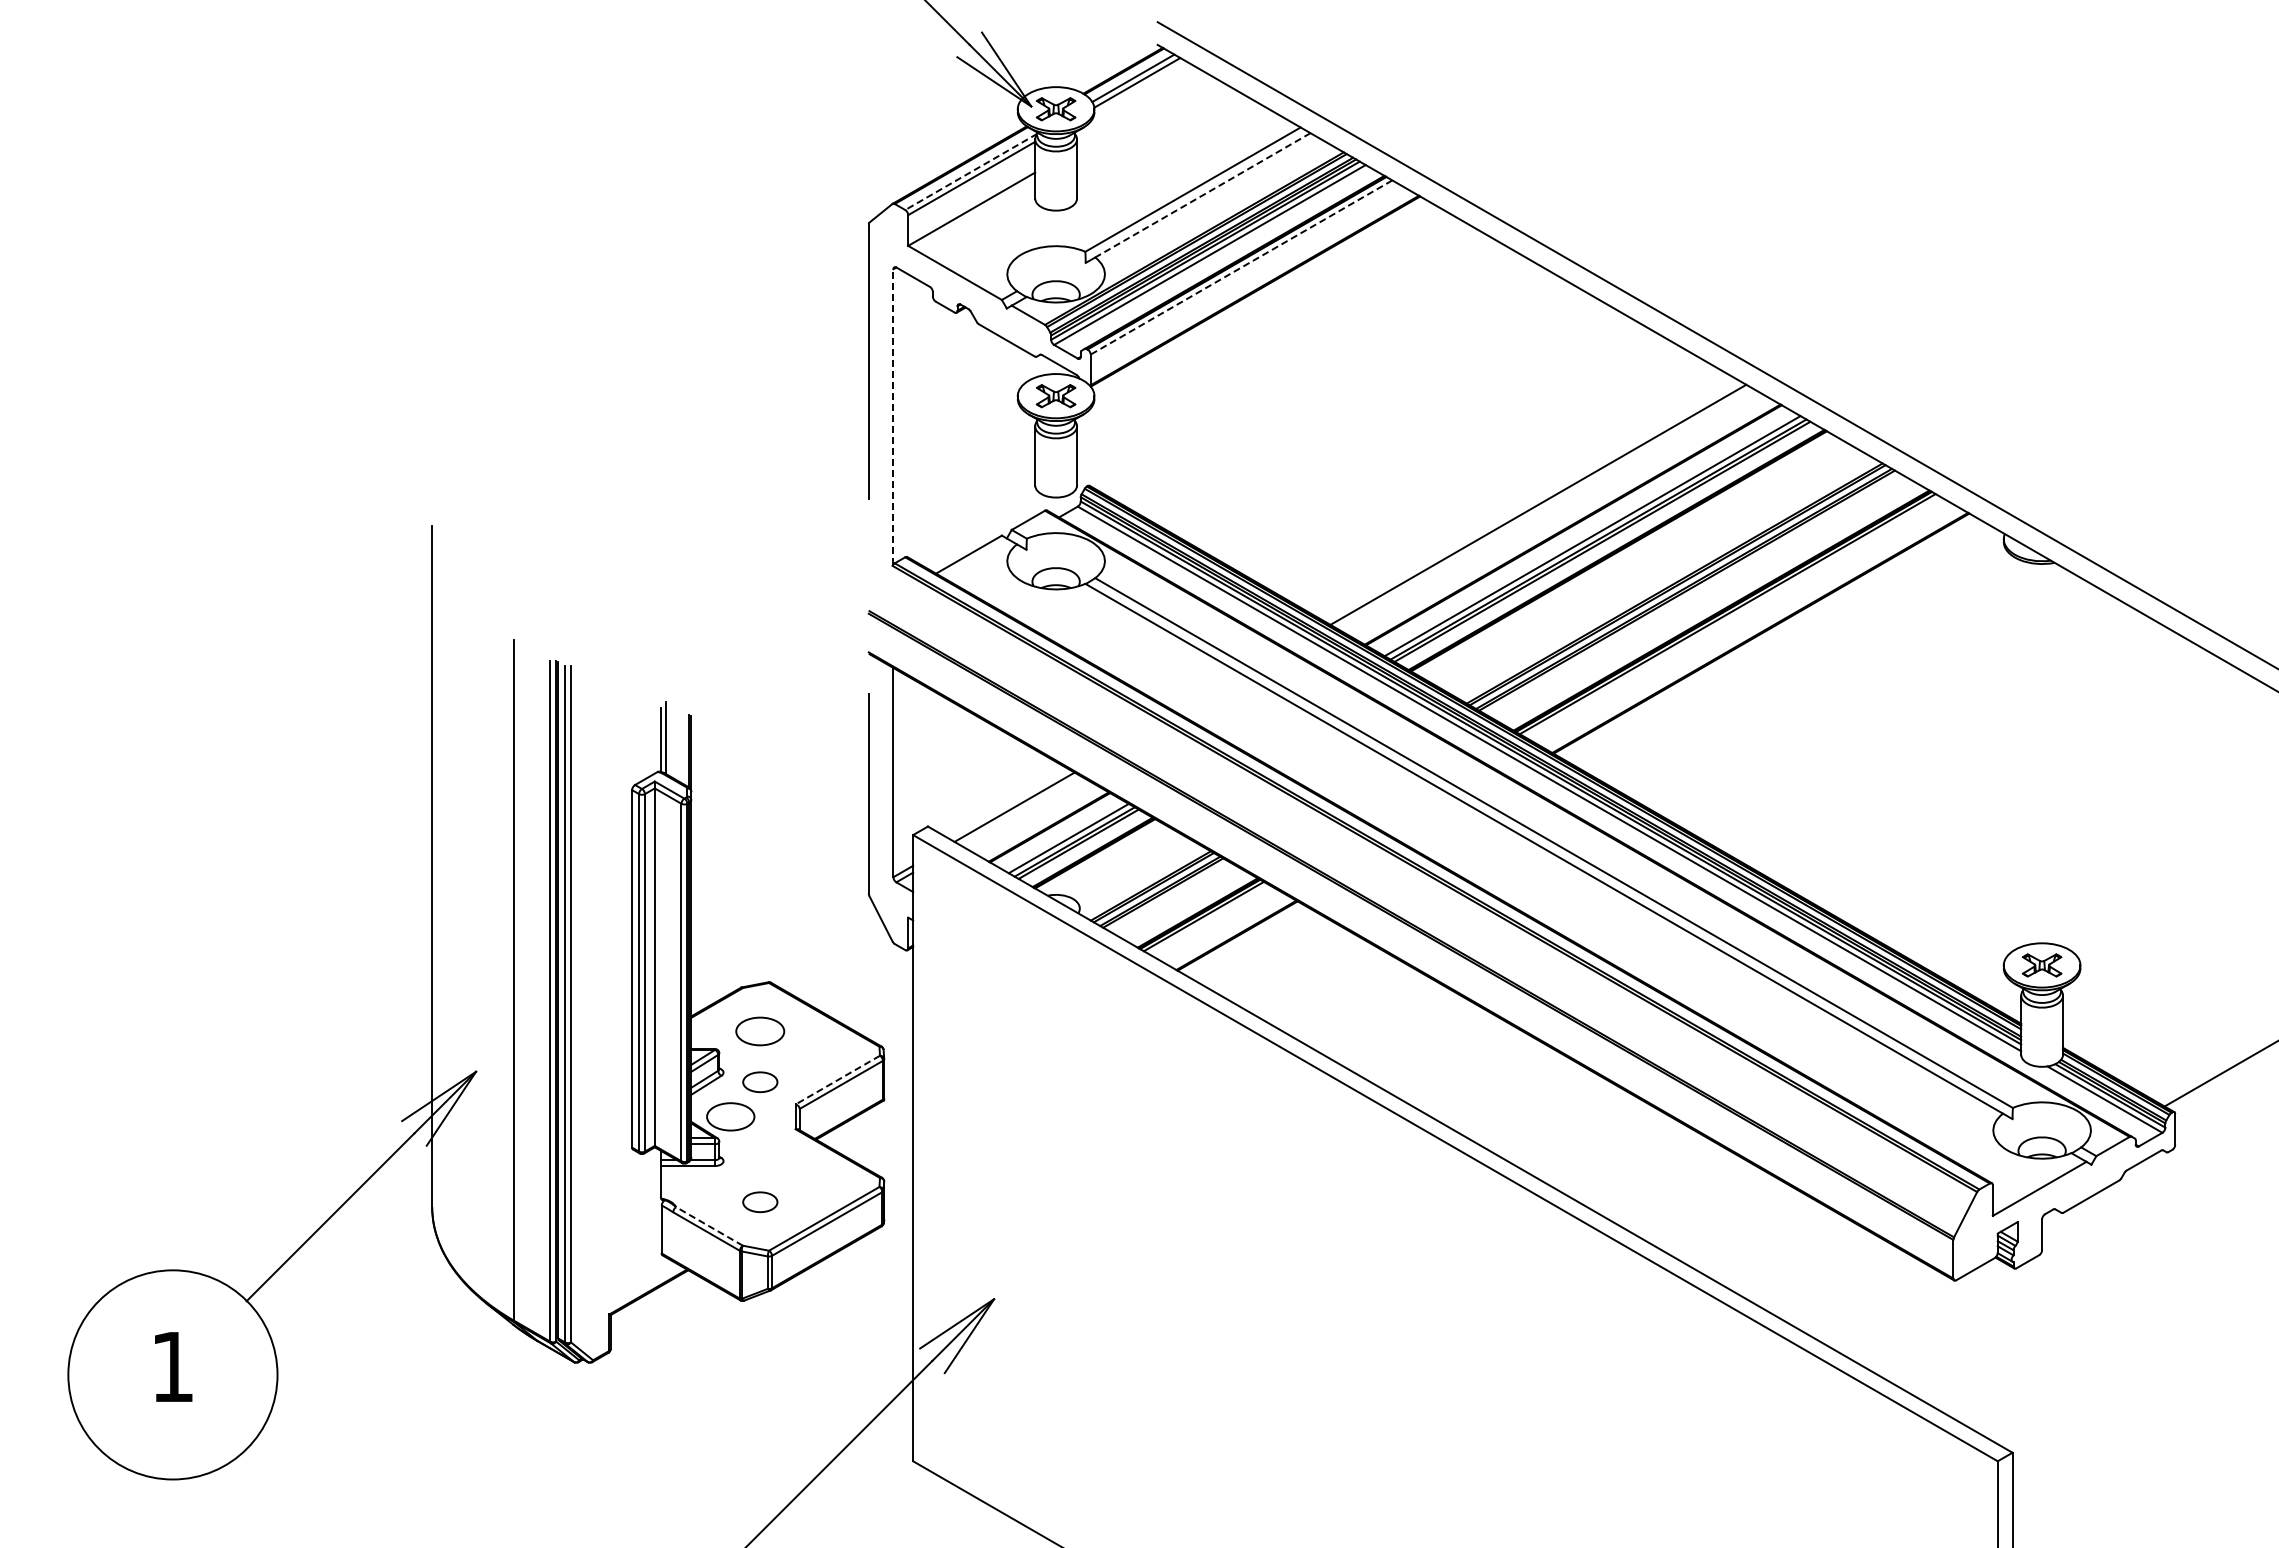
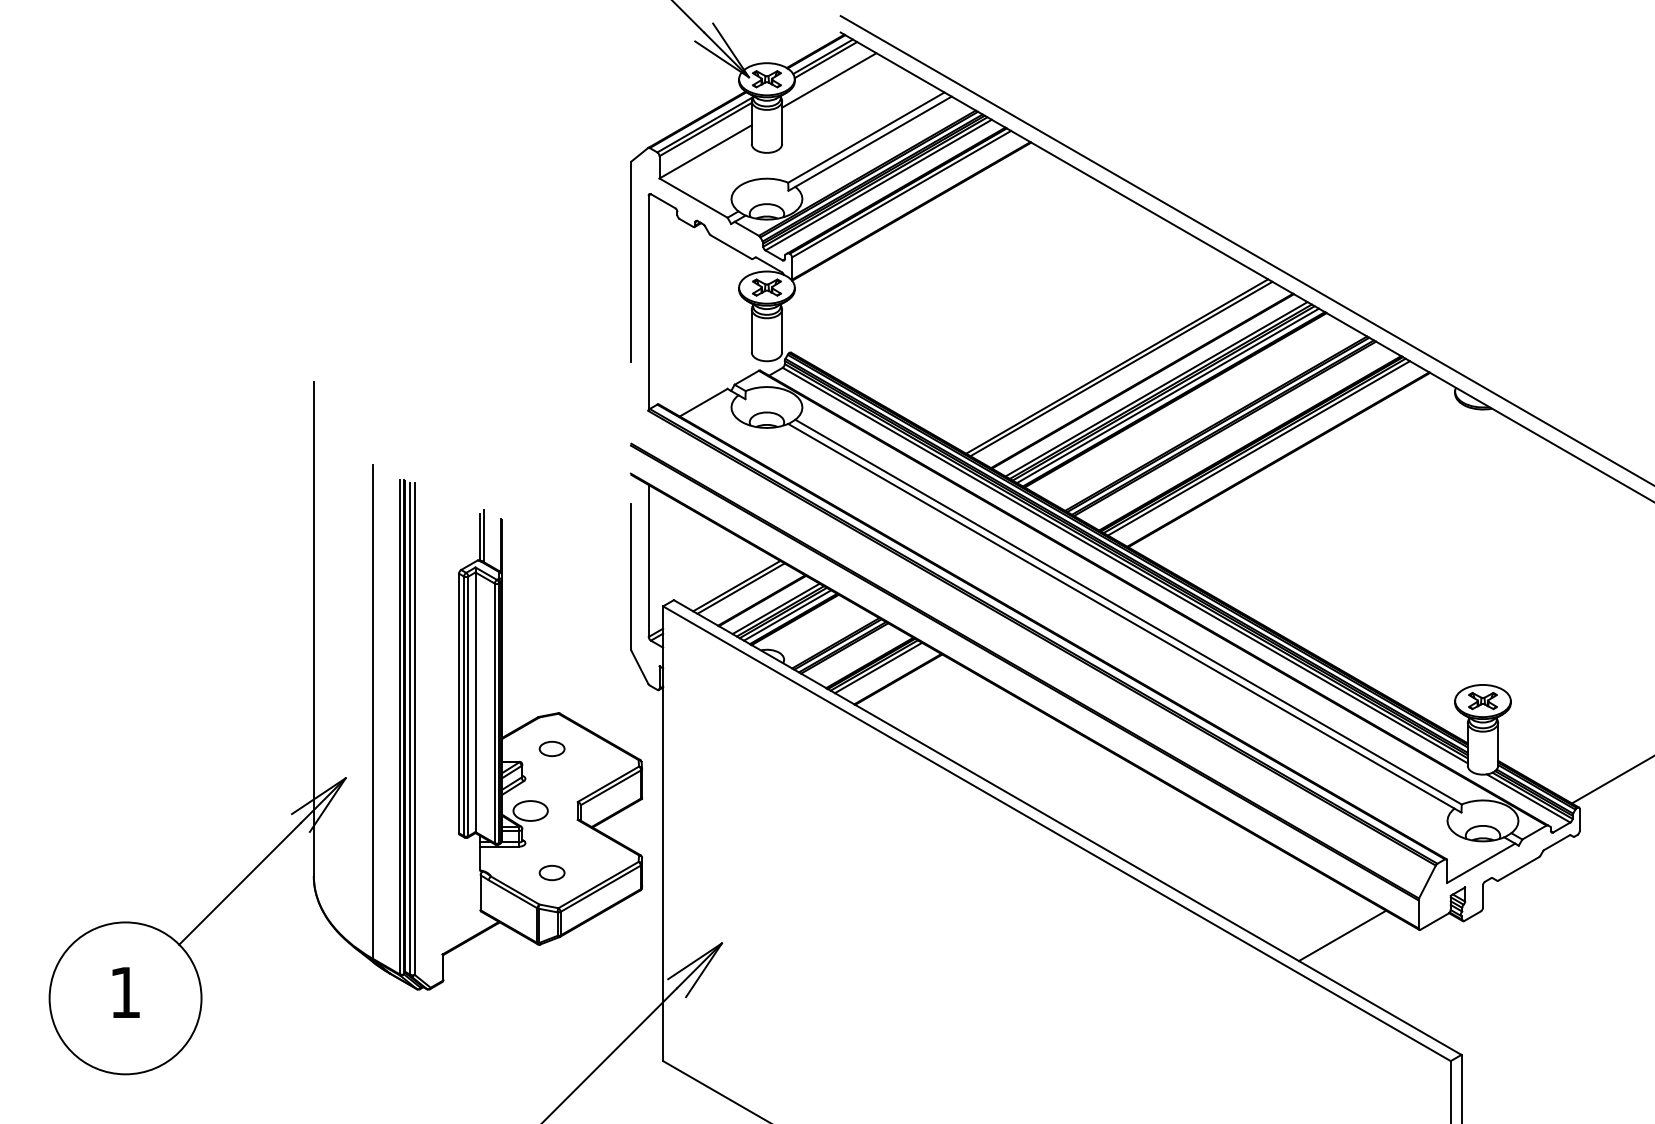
line: (1141, 110) -> (828, 80), added
line: (970, 172) -> (704, 125), dashed -> solid
line: (1202, 195) -> (873, 141), dashed -> solid
line: (1241, 267) -> (901, 194), dashed -> solid
line: (893, 416) -> (648, 302), dashed -> solid
line: (1544, 508) -> (1121, 369), added
line: (1608, 545) -> (1168, 396), added
line: (1733, 617) -> (1258, 448), added
line: (1020, 810) -> (741, 588), added
line: (1084, 847) -> (787, 615), added
line: (1209, 919) -> (878, 667), added
part: (760, 1031) -> (552, 748), size x0.71
line: (837, 1080) -> (608, 784), dashed -> solid
part: (760, 1082) -> (552, 786), removed
line: (709, 1226) -> (515, 890), dashed -> solid
line: (1848, 1288) -> (1342, 935), added

